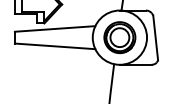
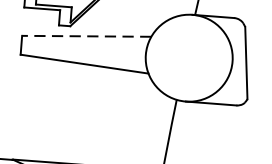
line: (54, 28) -> (85, 35), solid -> dashed
part: (119, 37) -> (188, 57), removed

